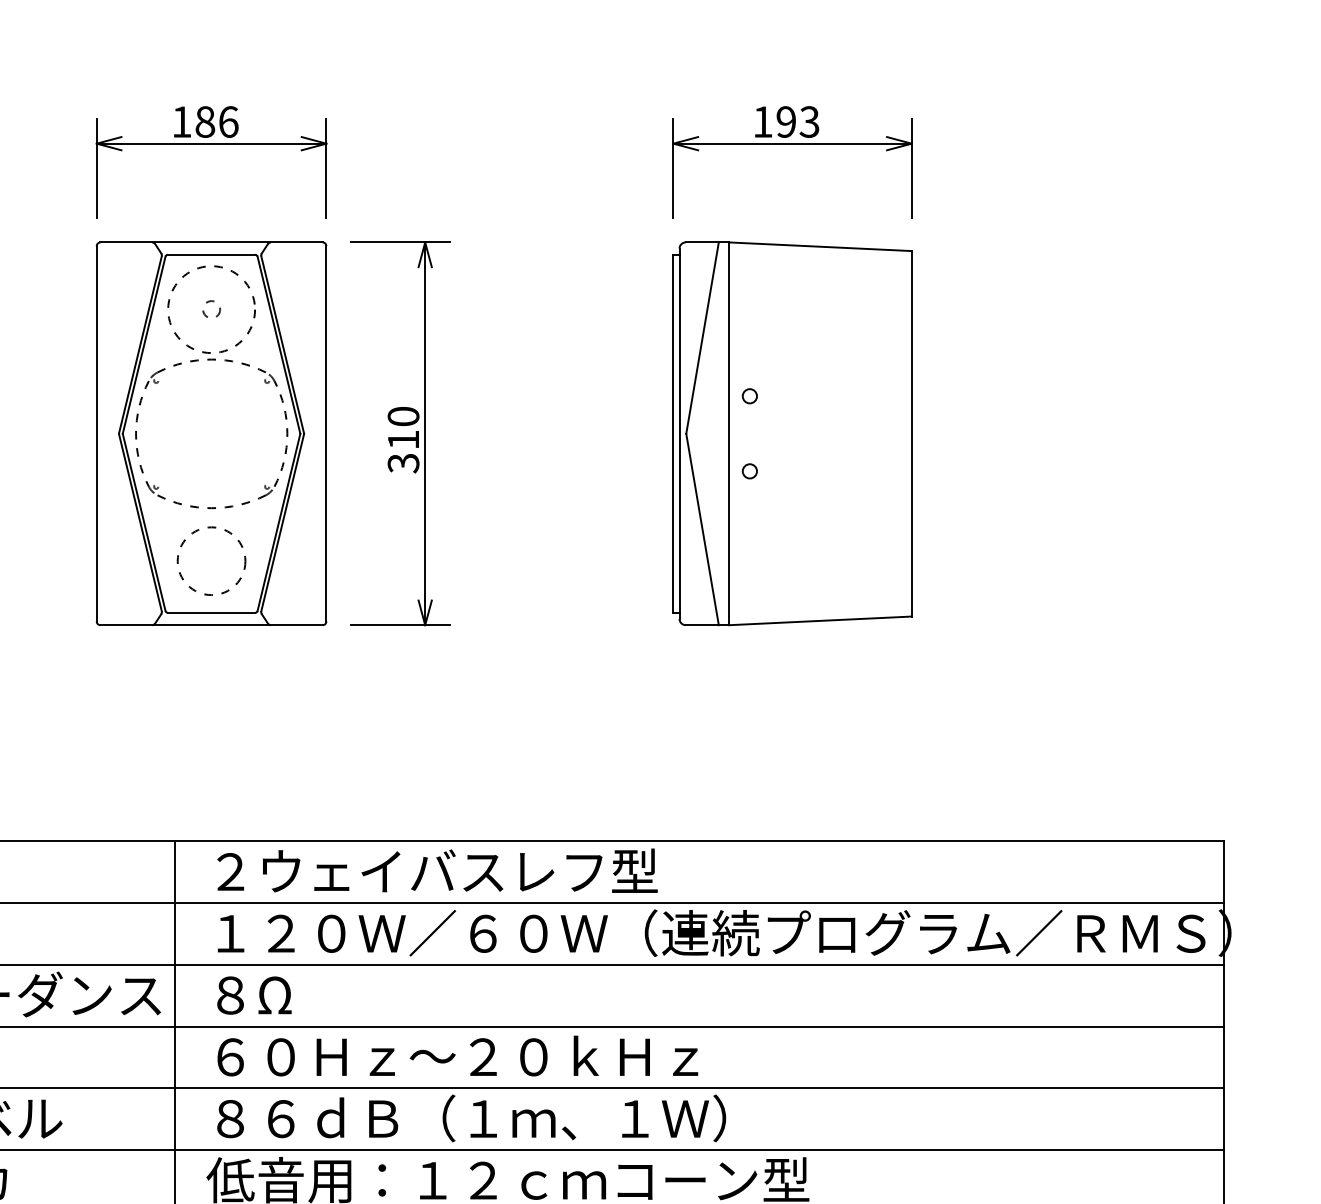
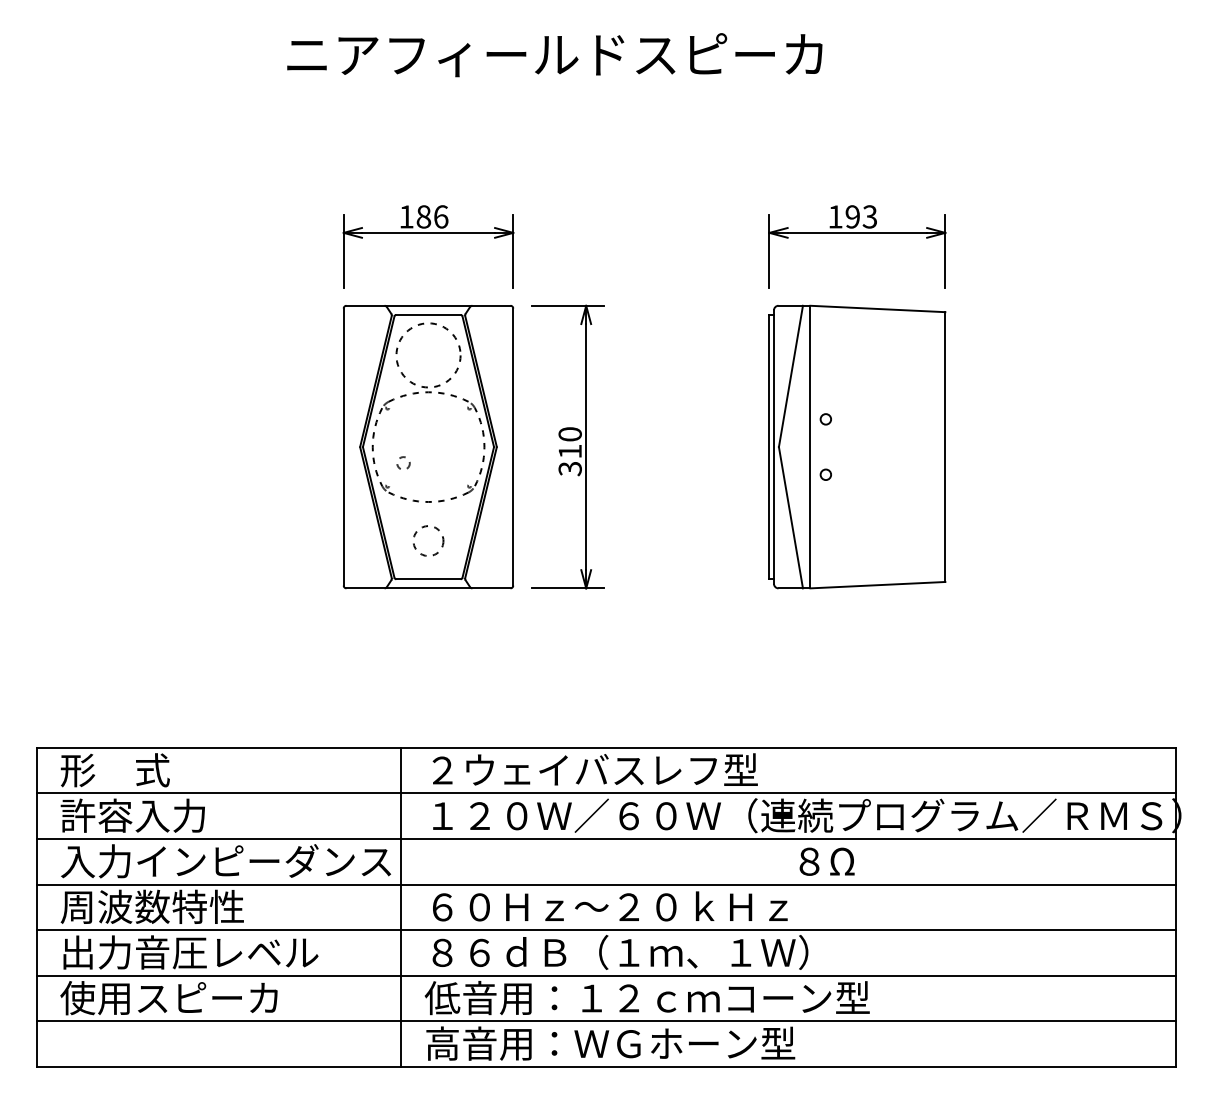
circle: (211, 308) -> (403, 462), moved
circle: (211, 560) -> (428, 540), size x0.6
text: (253, 995) -> (826, 861), moved

